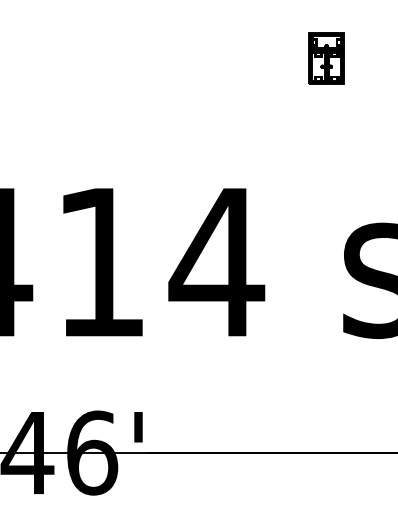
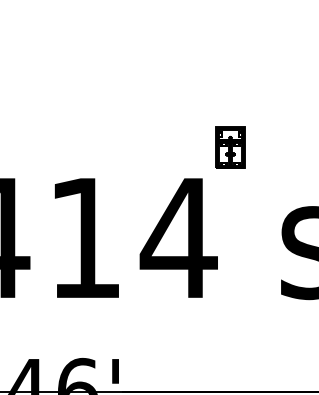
part: (326, 58) -> (230, 147), moved

